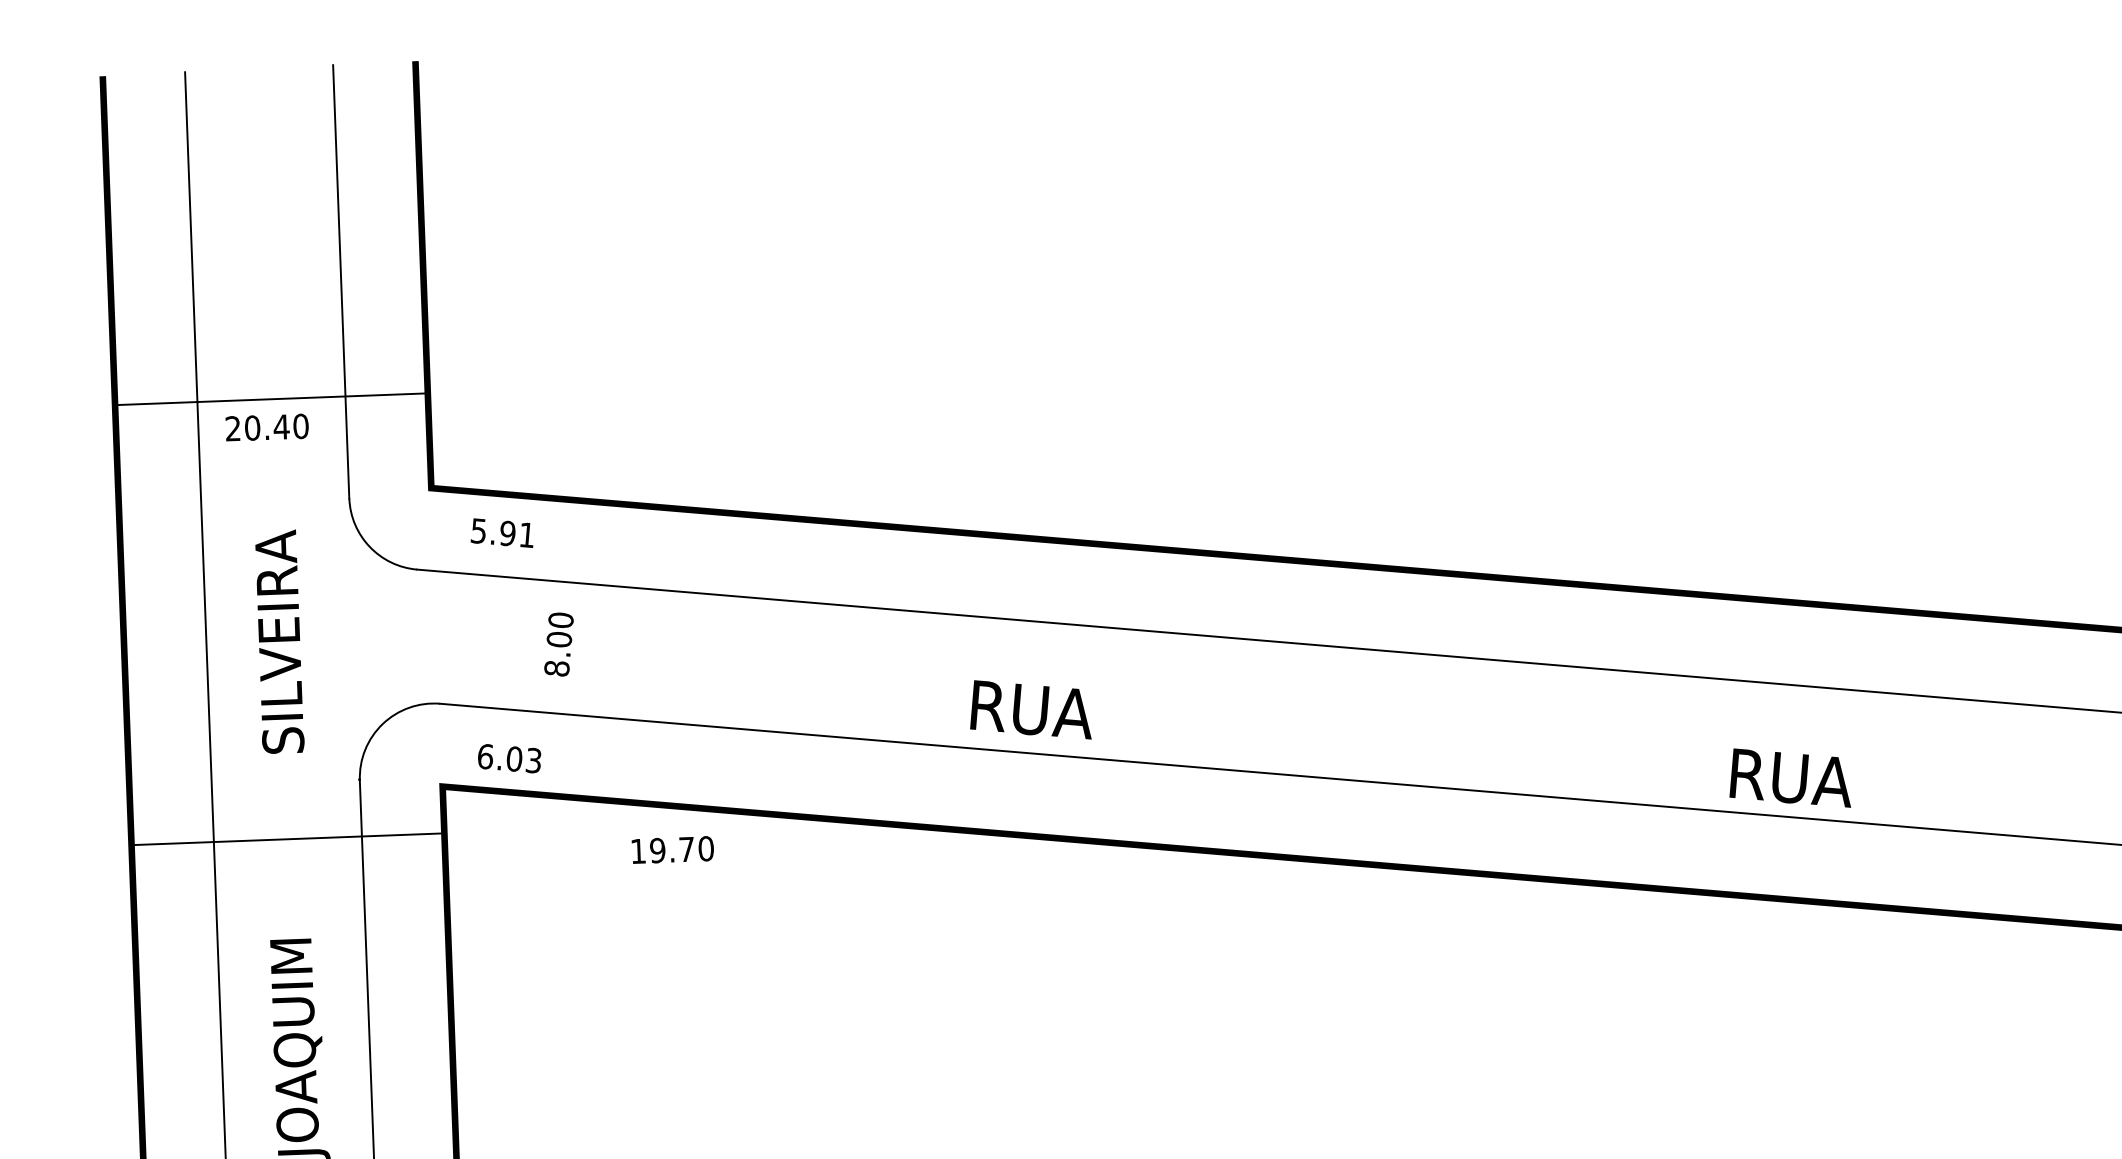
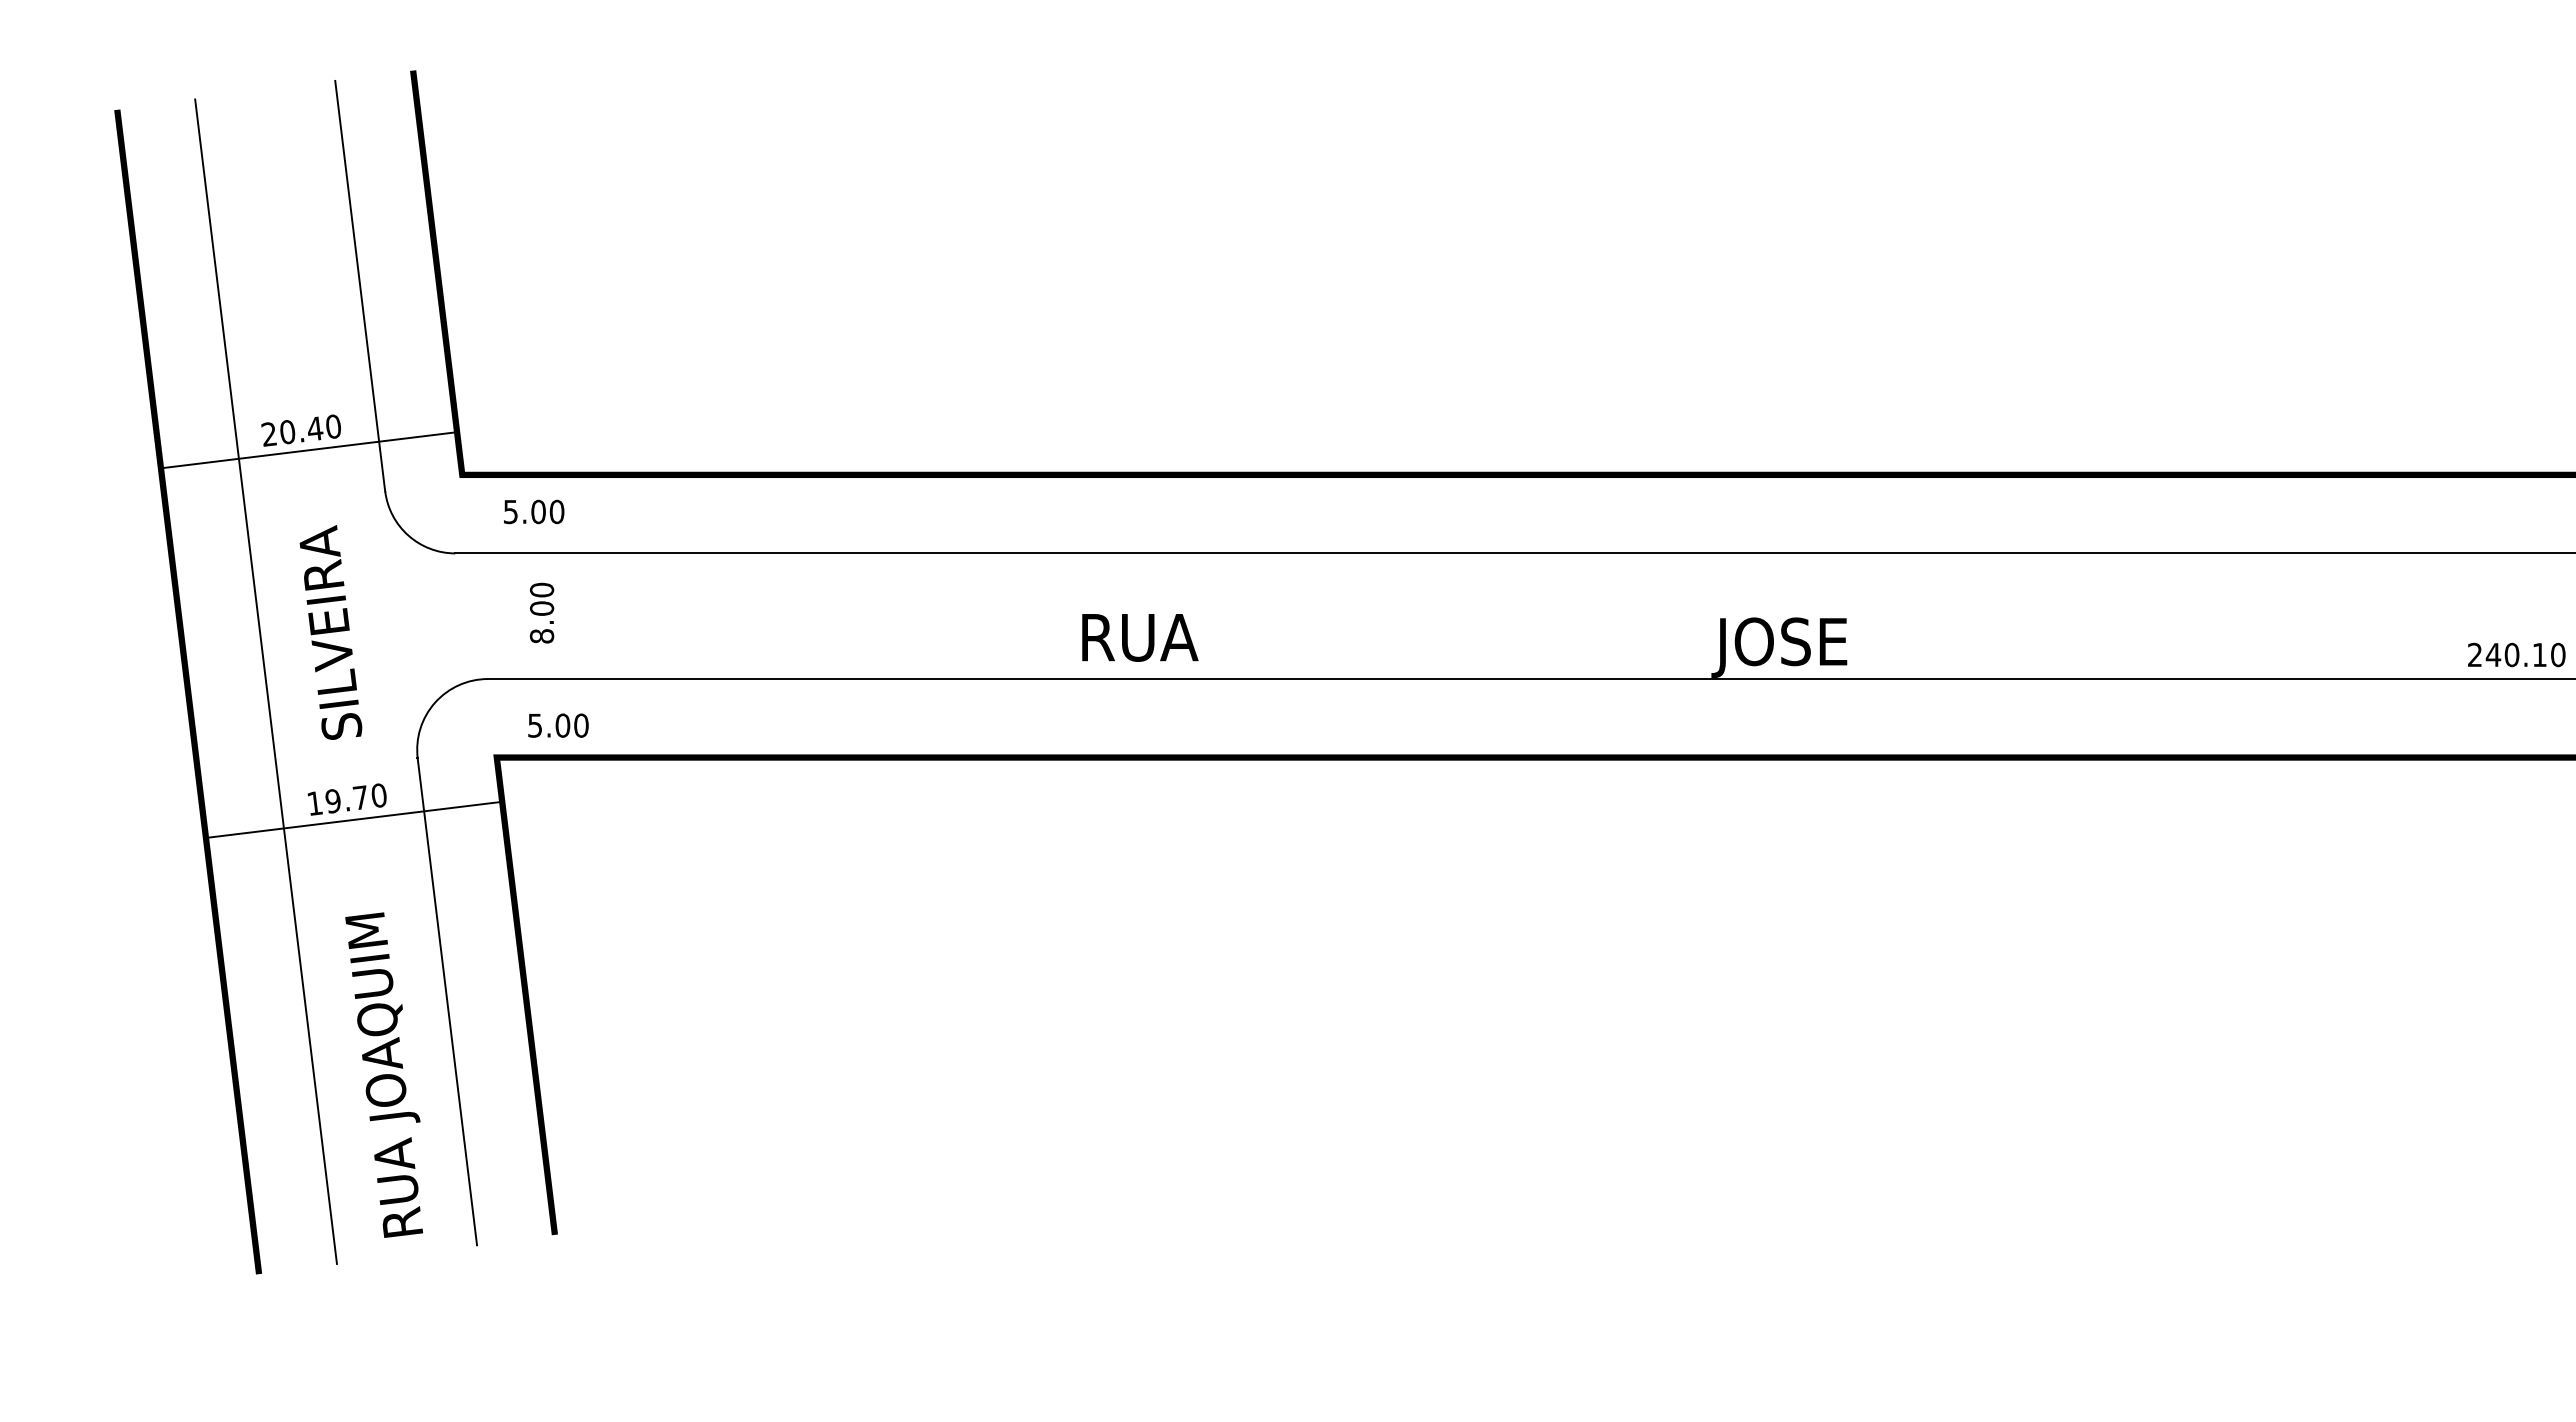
line: (270, 399) -> (308, 450), moved
text: (517, 533) -> (547, 511), 5.91 -> 5.00
text: (558, 643) -> (541, 612), moved
text: (1032, 709) -> (1140, 637), moved
text: (509, 758) -> (558, 725), 6.03 -> 5.00
text: (1793, 784) -> (1779, 647), RUA -> JOSE
text: (671, 850) -> (346, 799), moved

